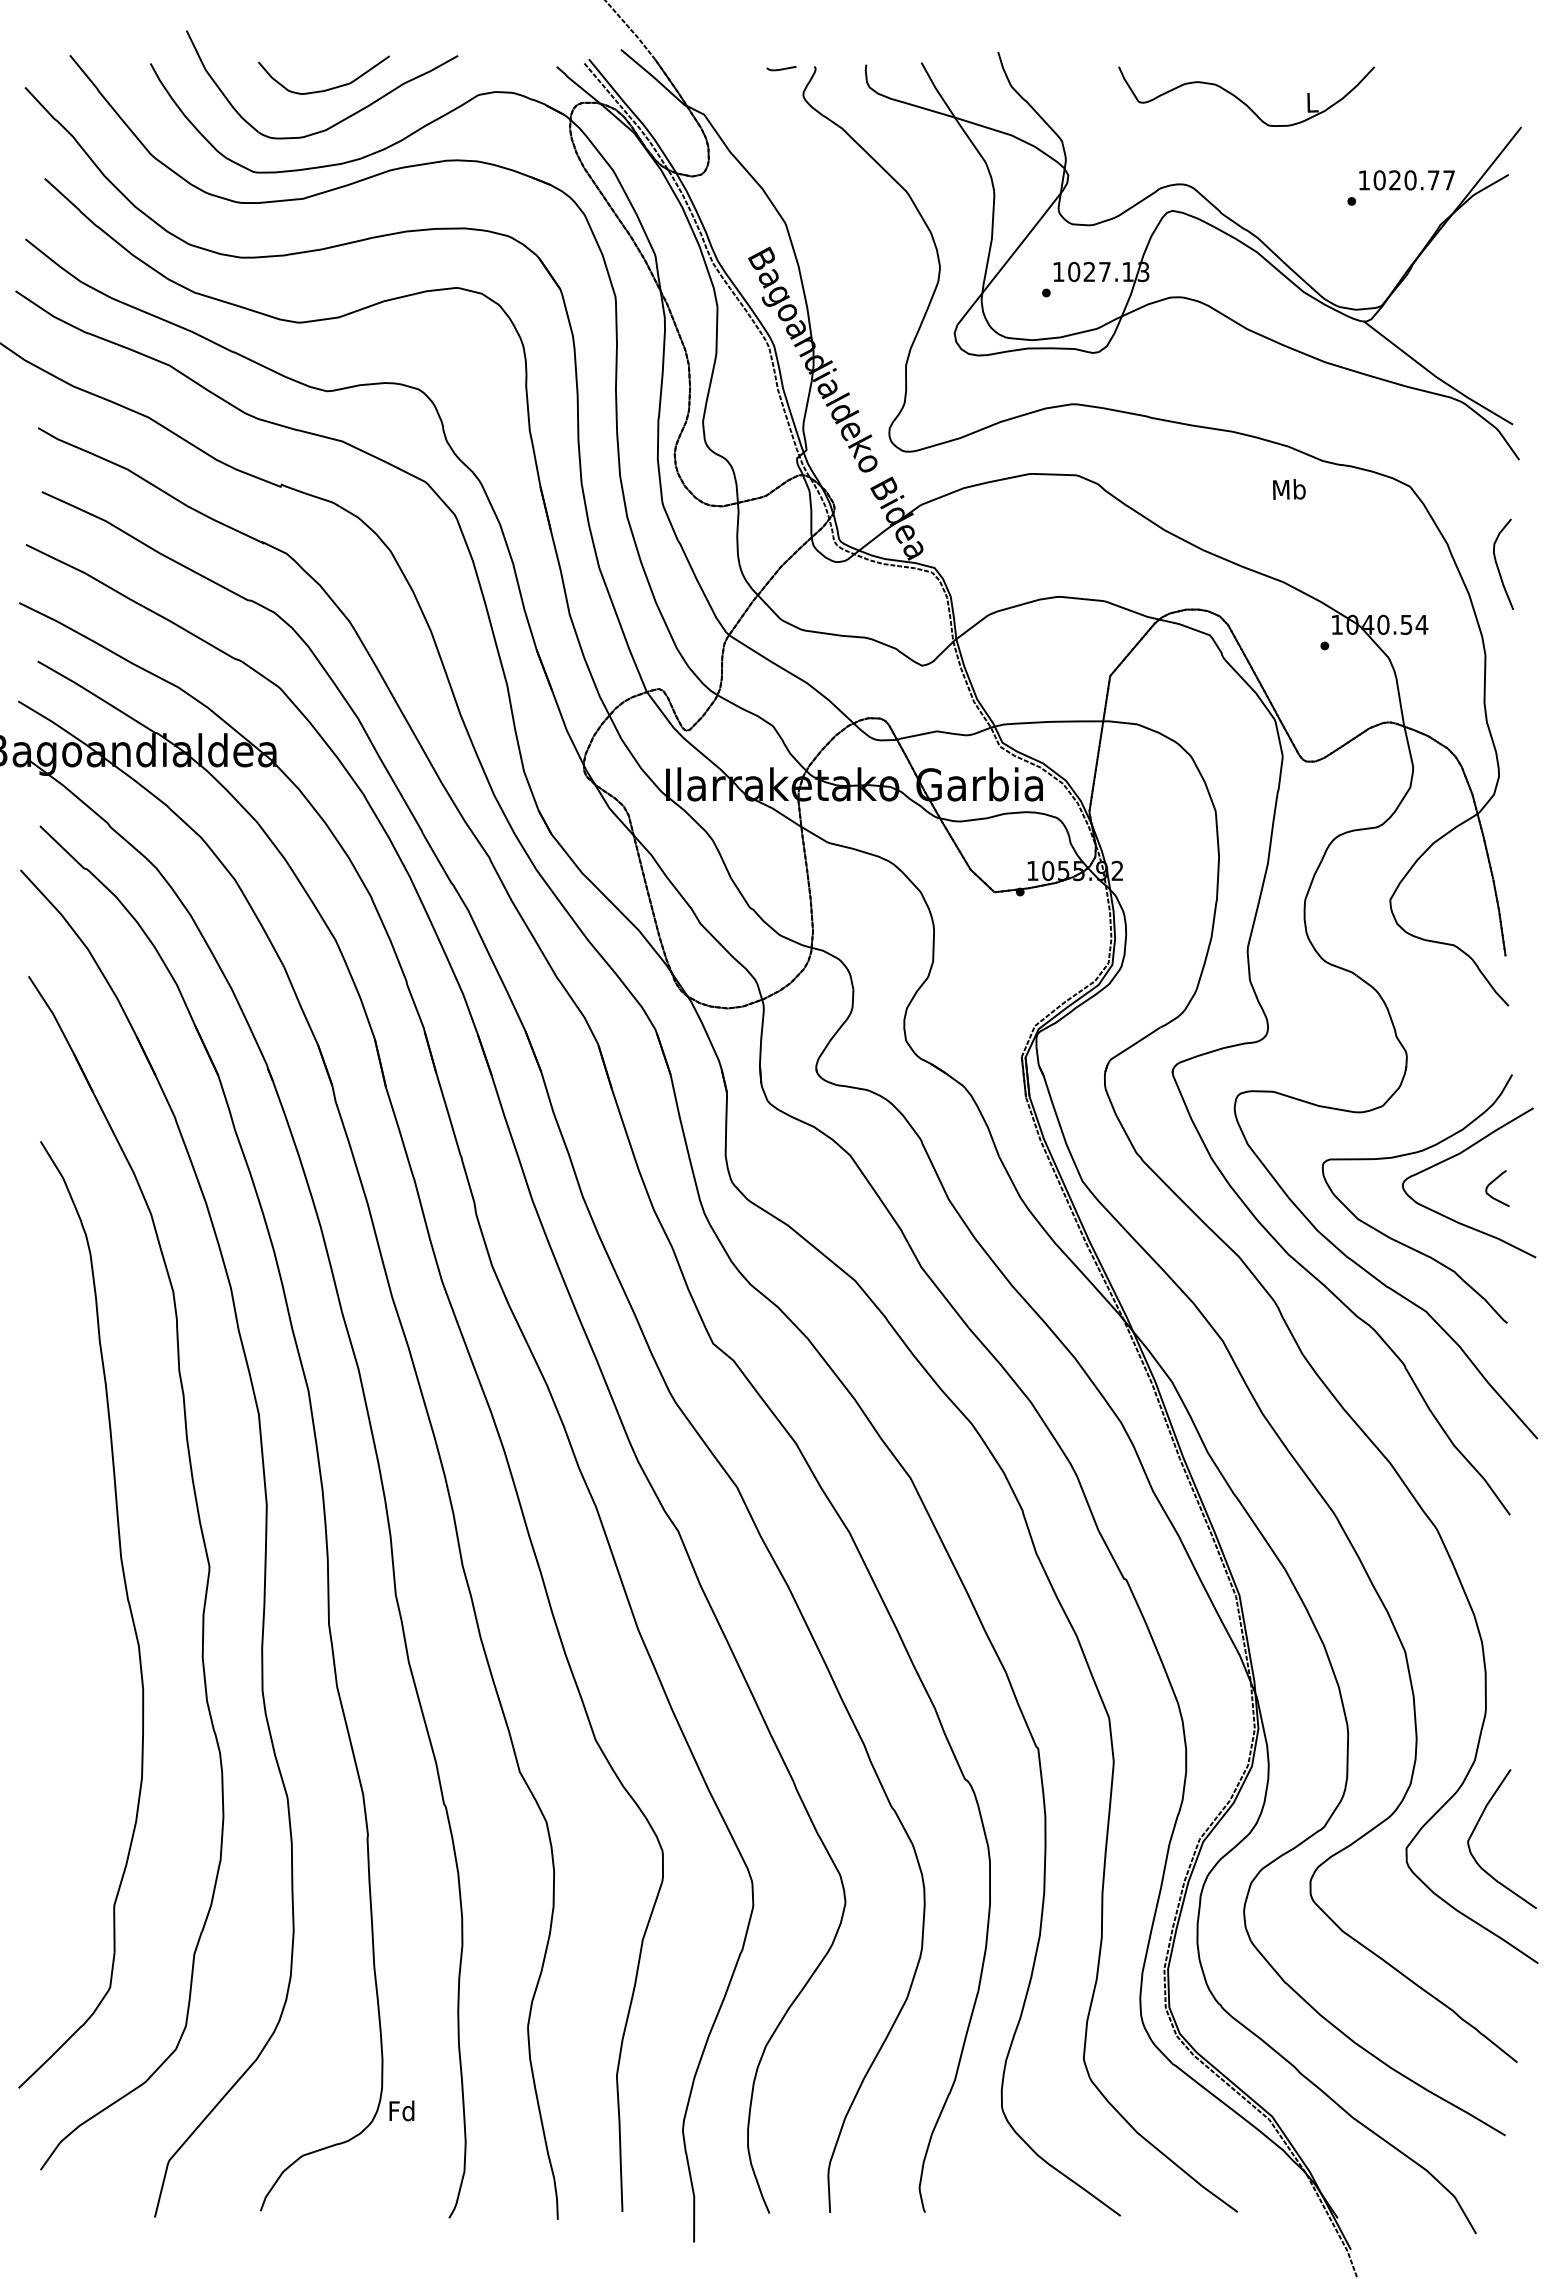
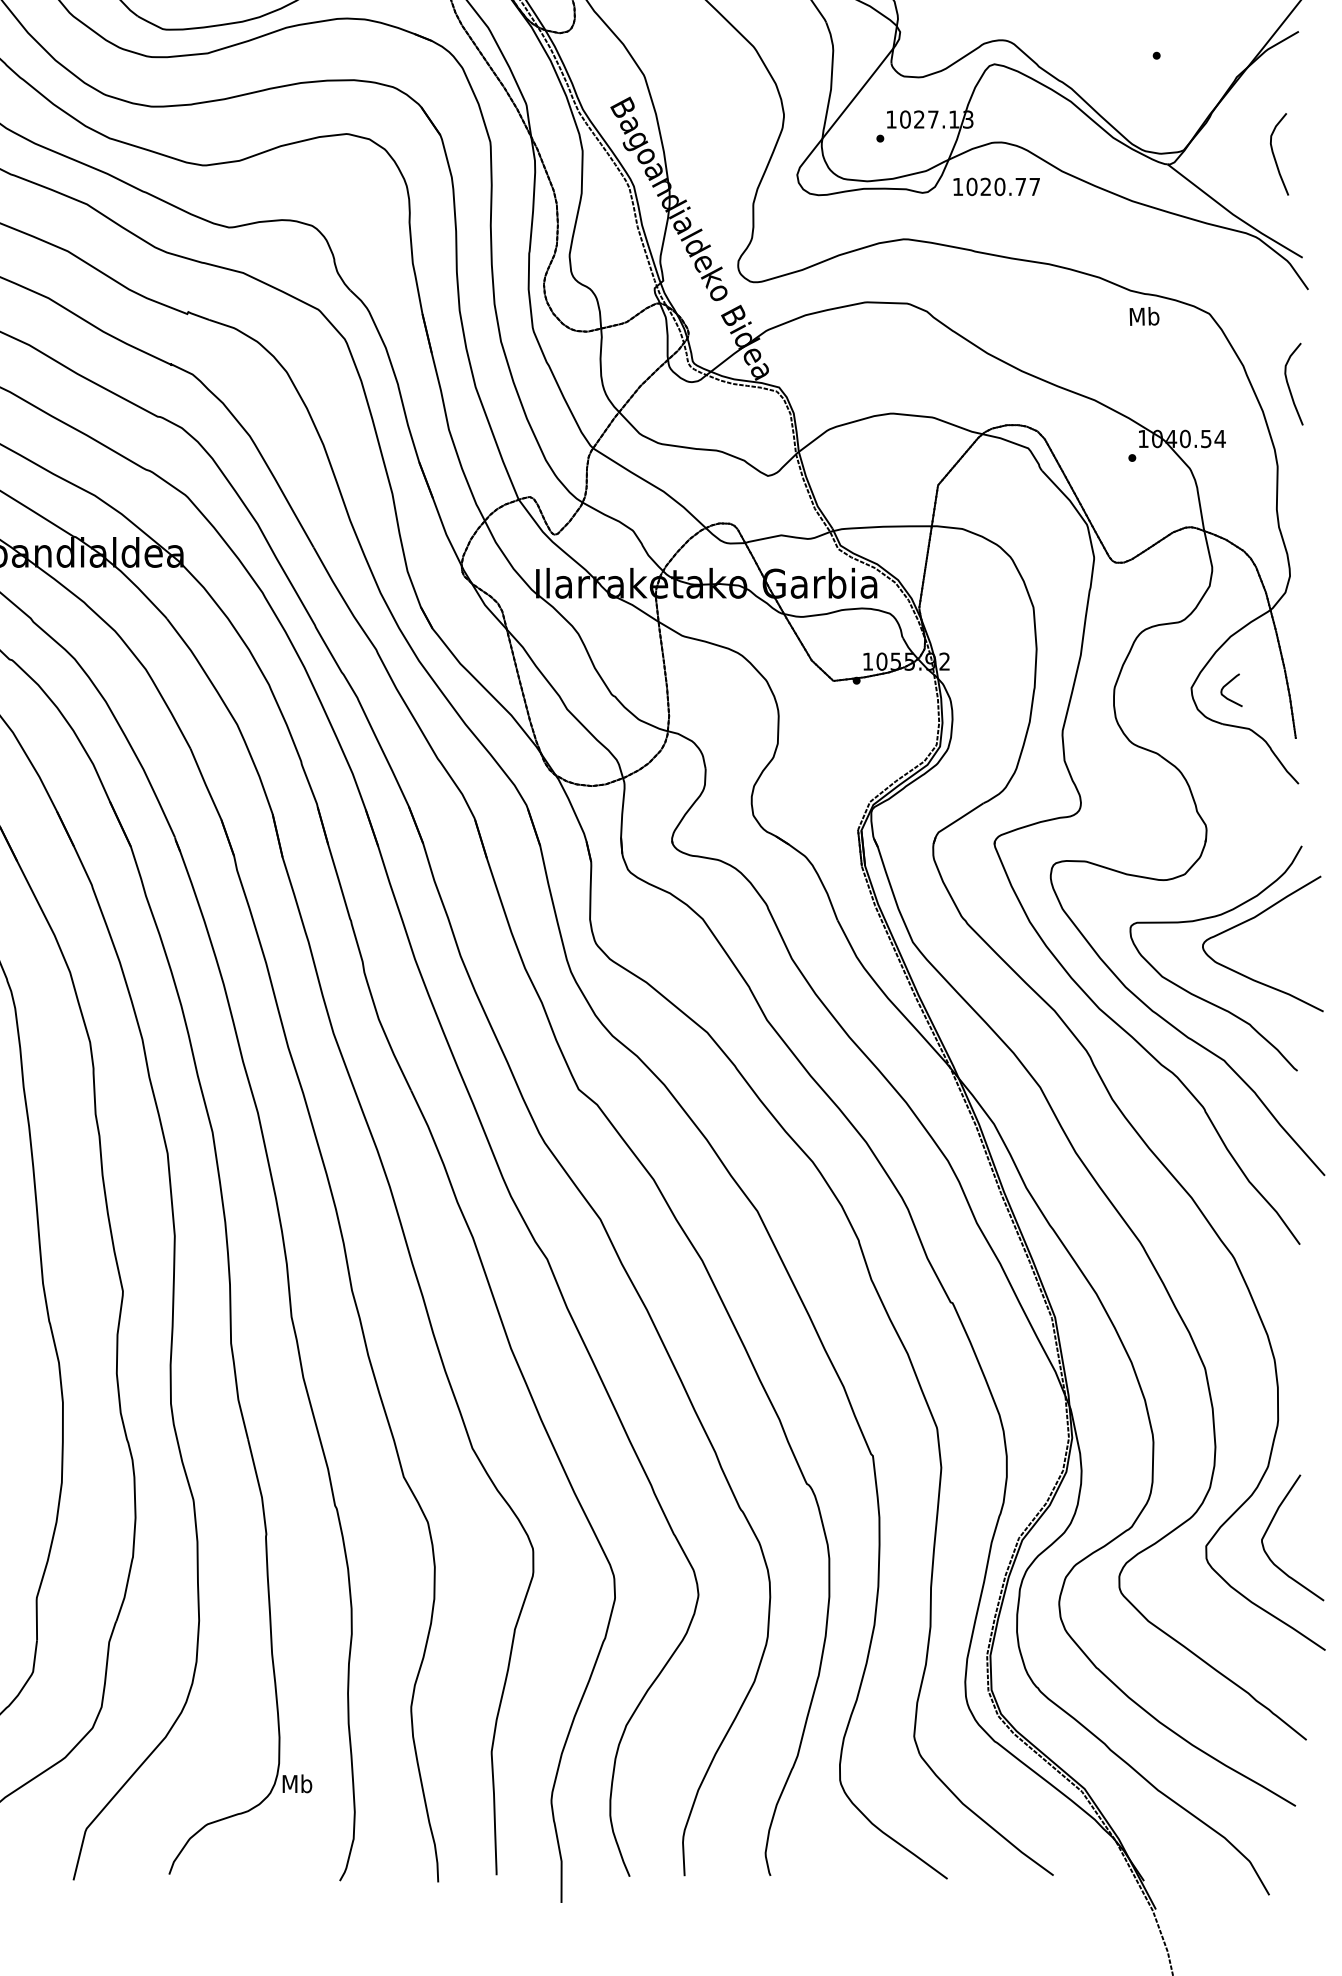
text: (1406, 180) -> (996, 187), moved
curve: (1482, 312) -> (1275, 156), added
text: (1289, 489) -> (1144, 316), moved
curve: (1492, 1183) -> (1227, 685), moved
text: (402, 2110) -> (297, 1783), Fd -> Mb

